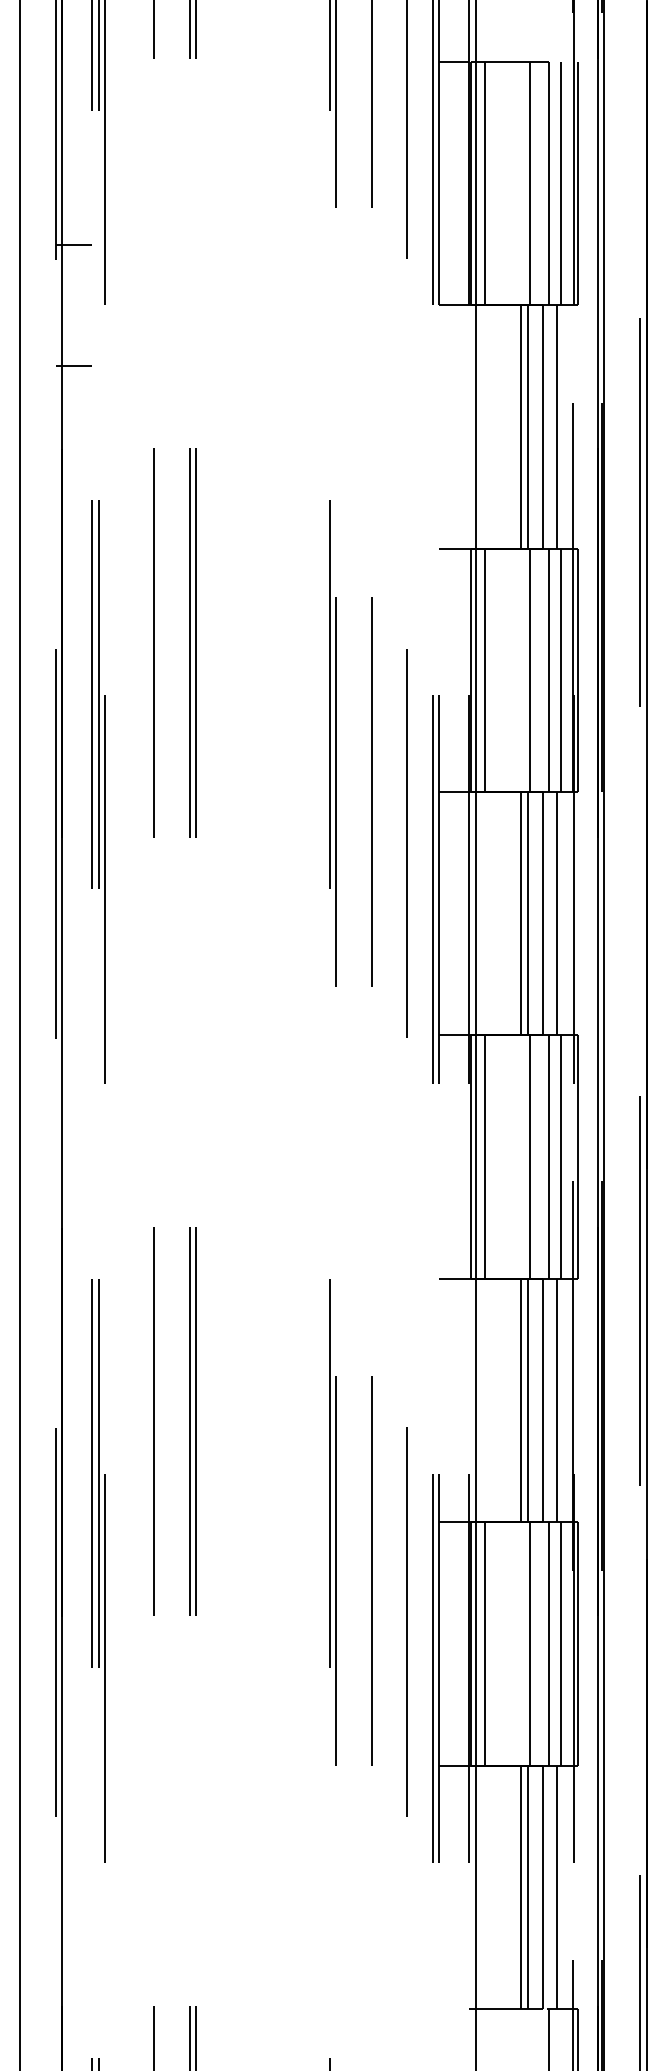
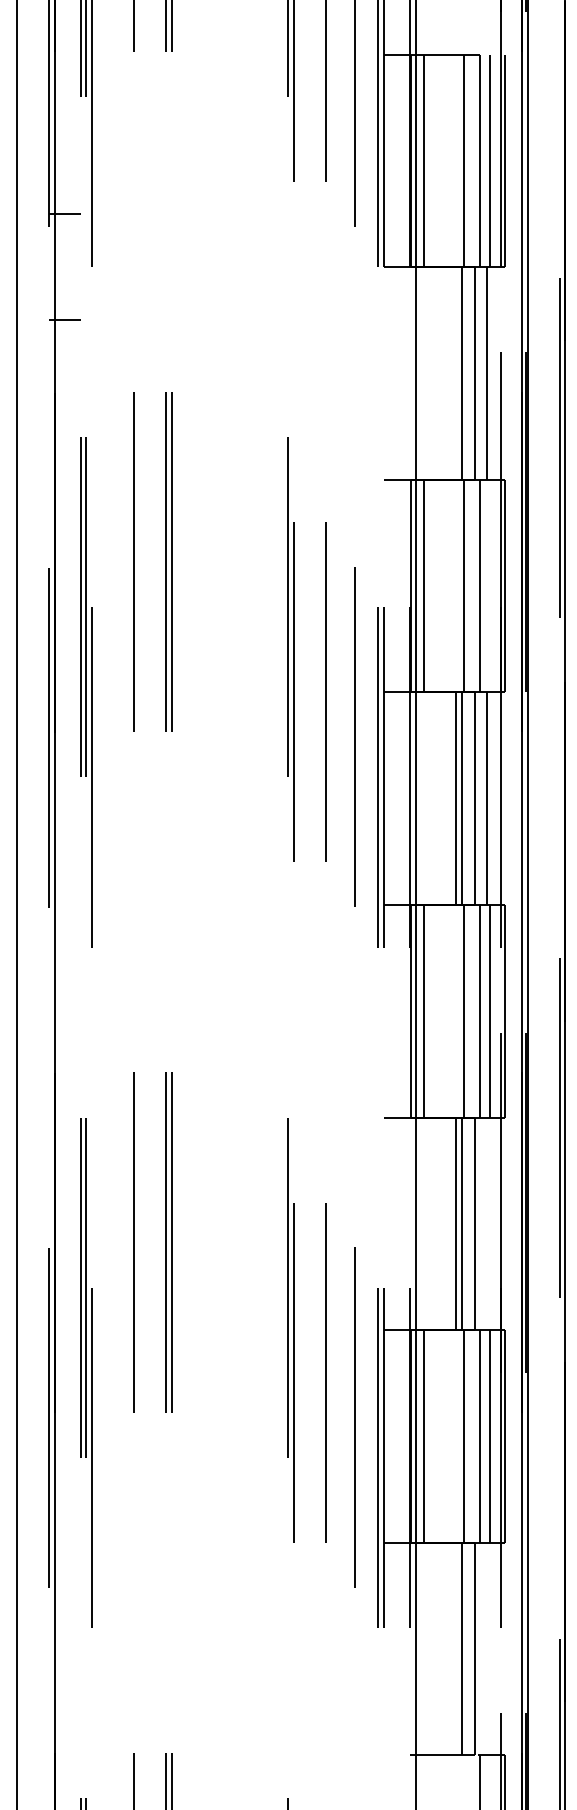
line: (521, 426) -> (455, 372), removed
line: (560, 670) -> (489, 586), removed
line: (557, 1400) -> (487, 1223), removed
line: (521, 1886) -> (455, 1648), removed
line: (557, 1886) -> (487, 1648), removed

